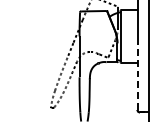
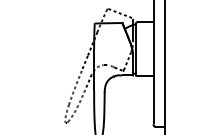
line: (137, 74) -> (153, 88), dashed -> solid

